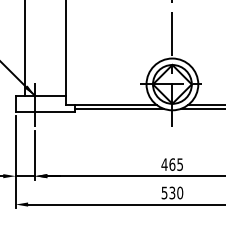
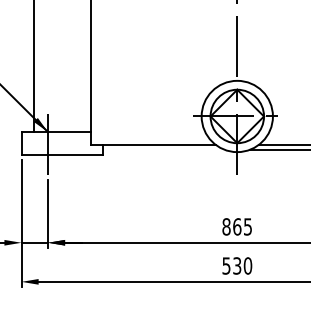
line: (118, 108) -> (163, 149), removed
text: (164, 164) -> (226, 226), 465 -> 865

